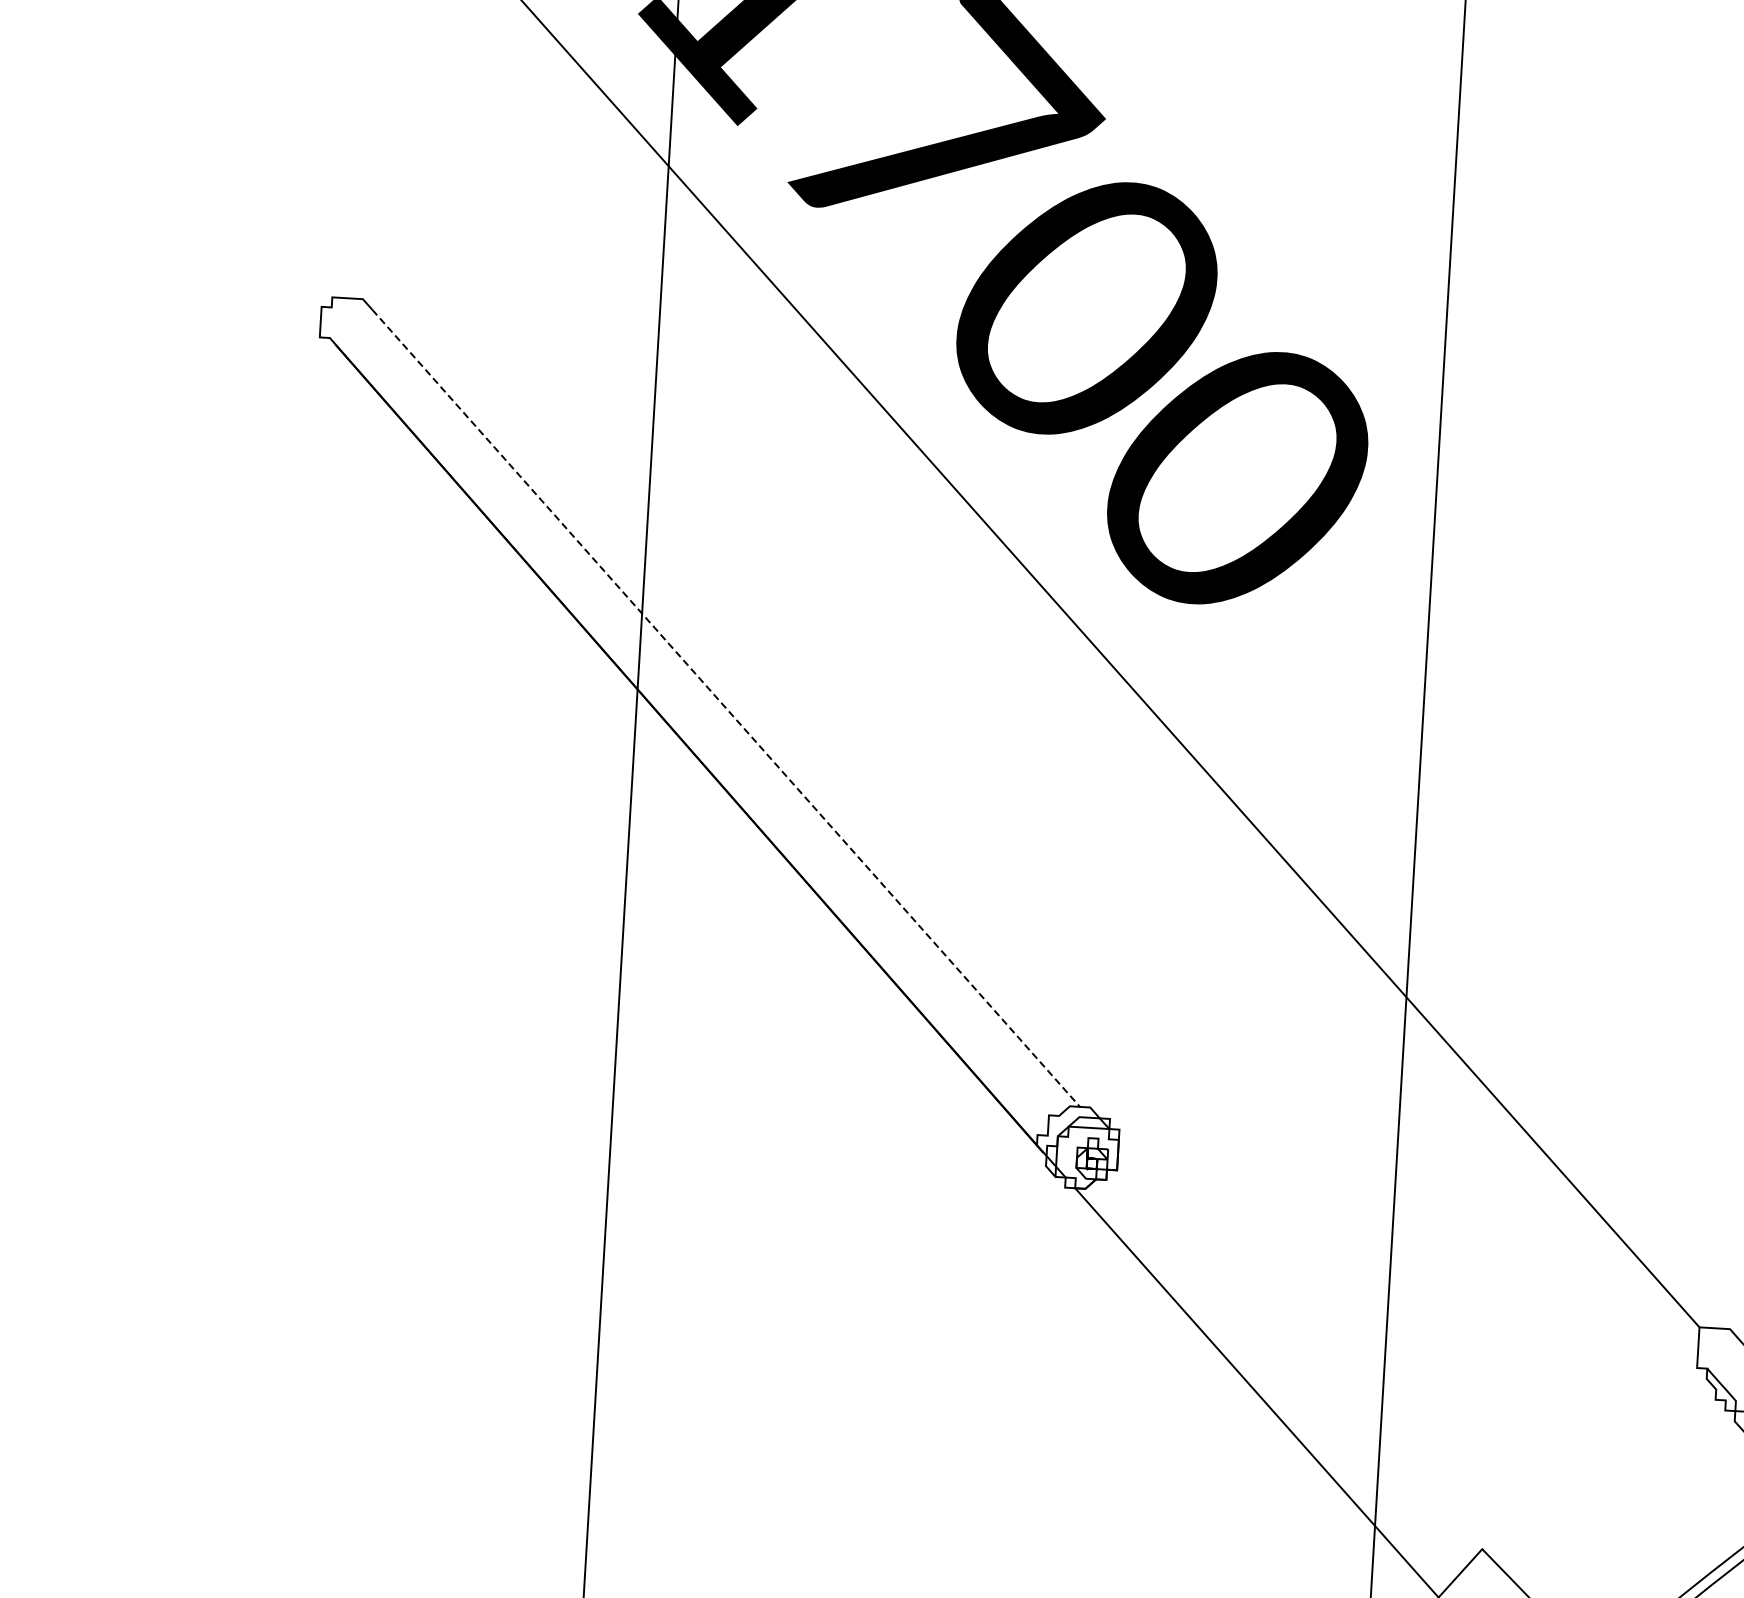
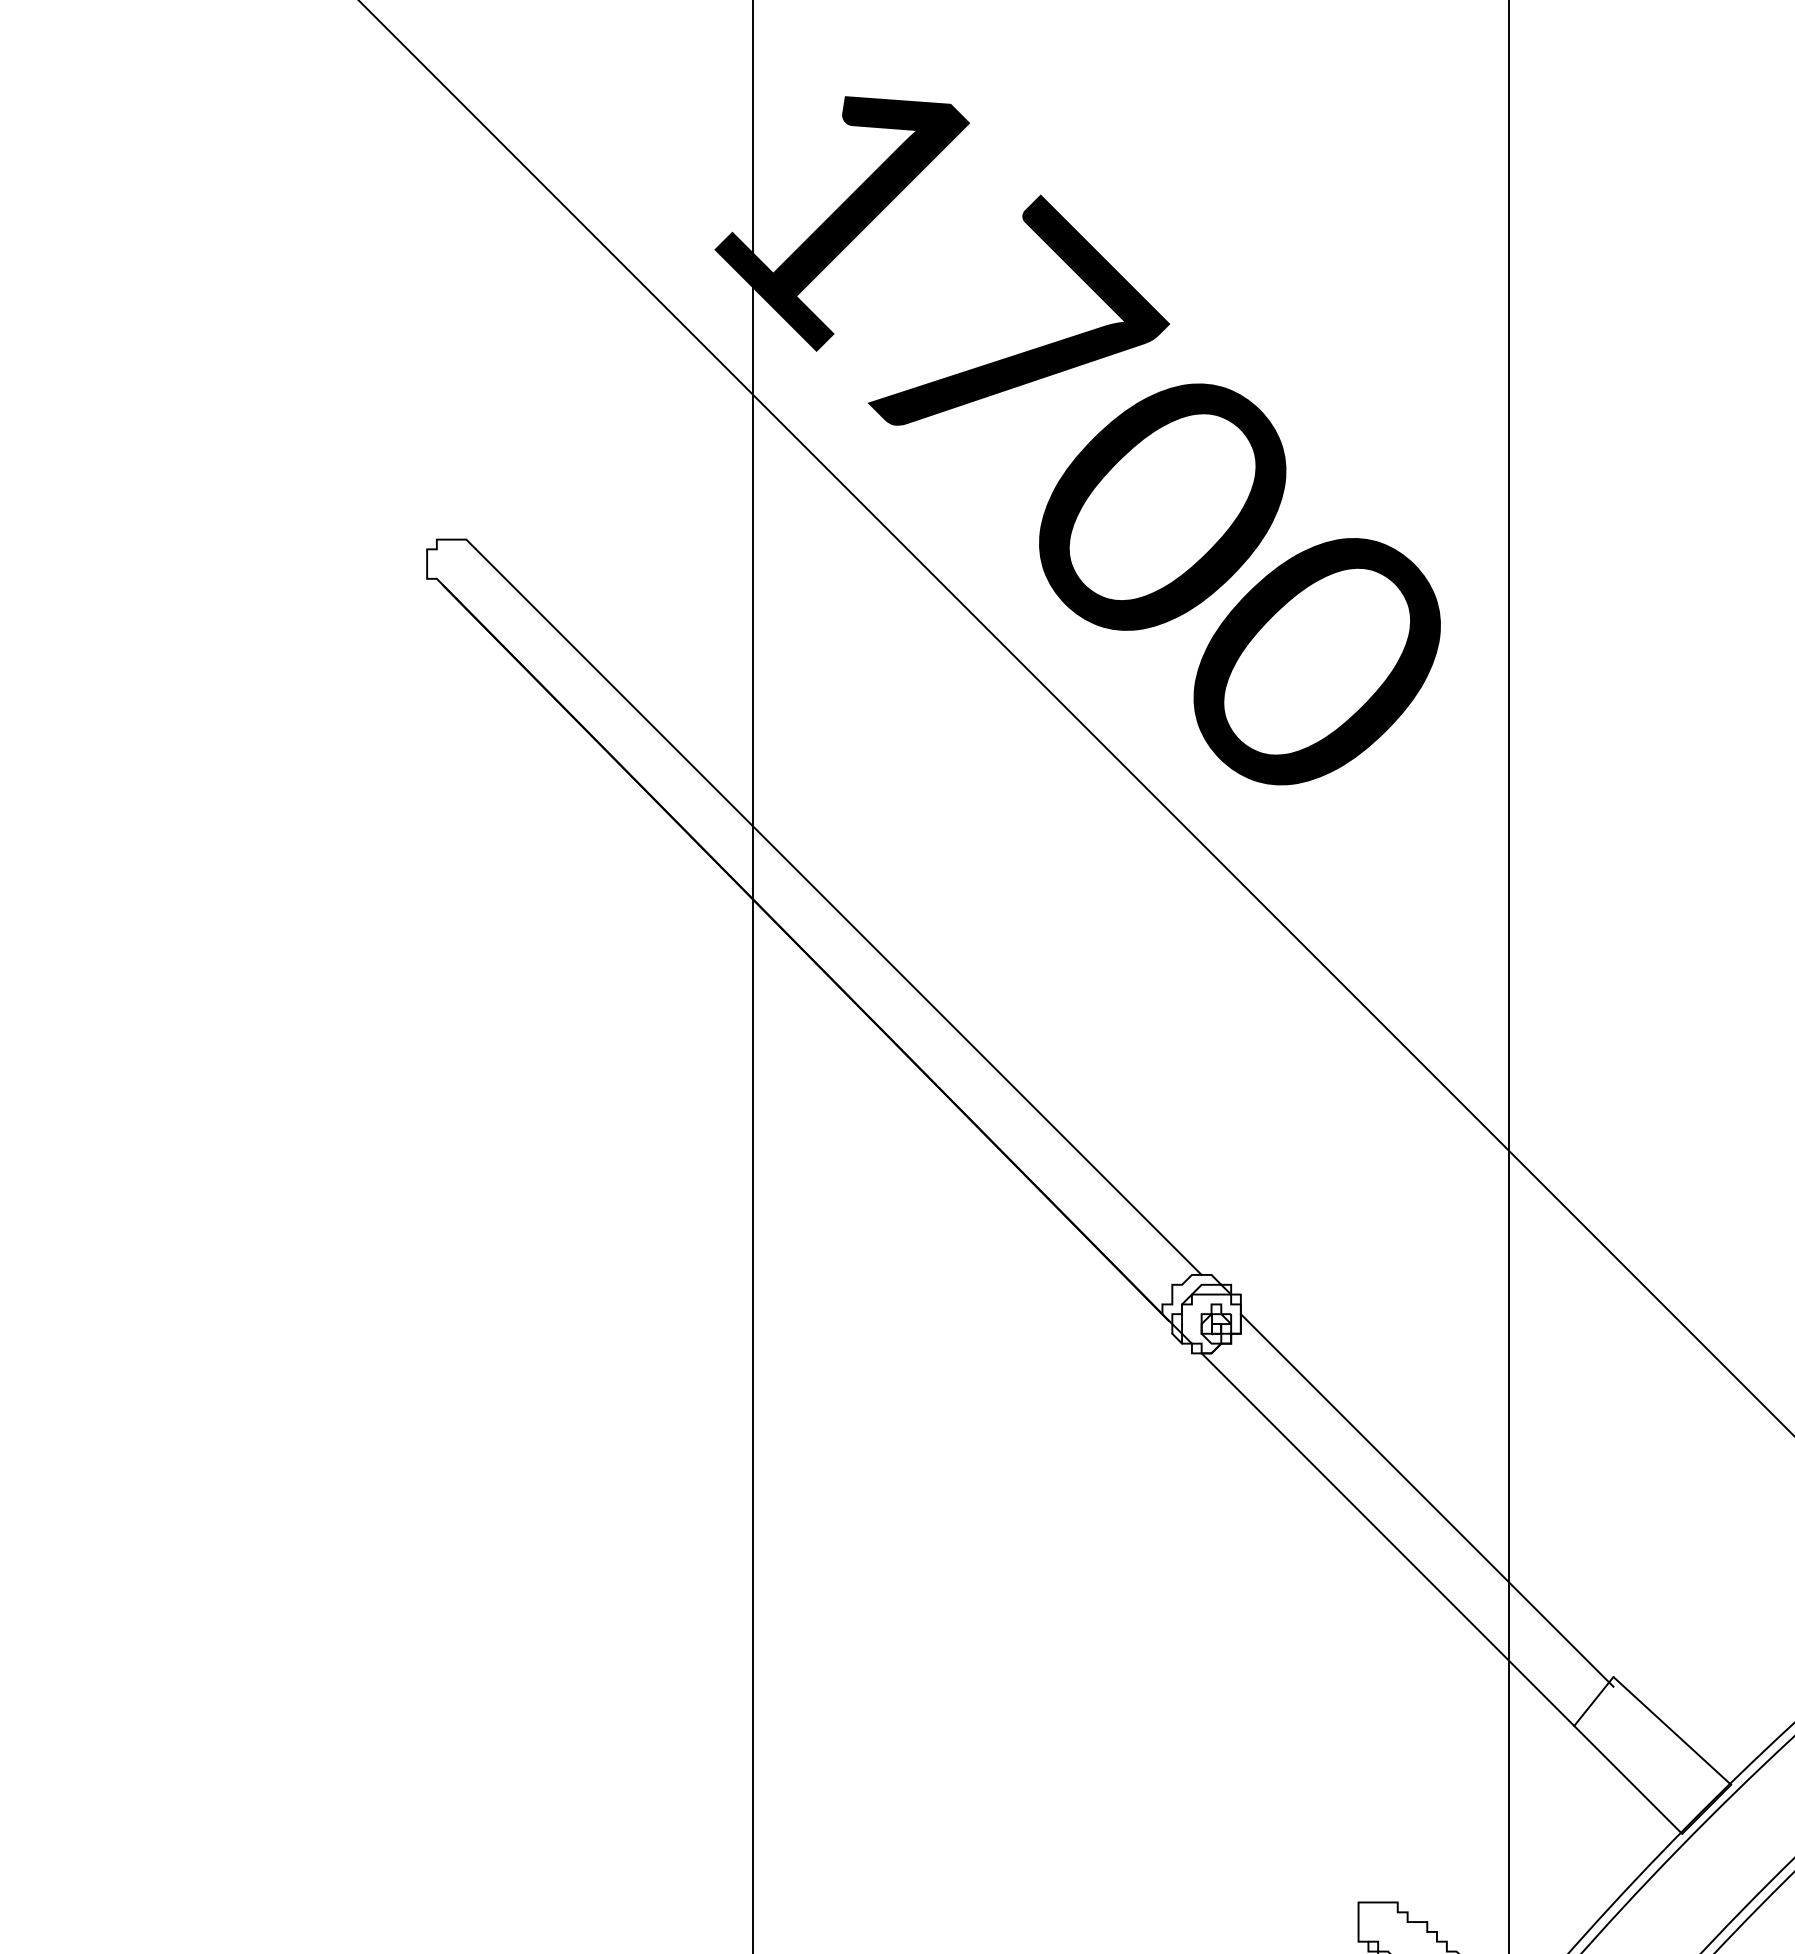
line: (726, 708) -> (839, 912), dashed -> solid
line: (1299, 1354) -> (1426, 1500), added

